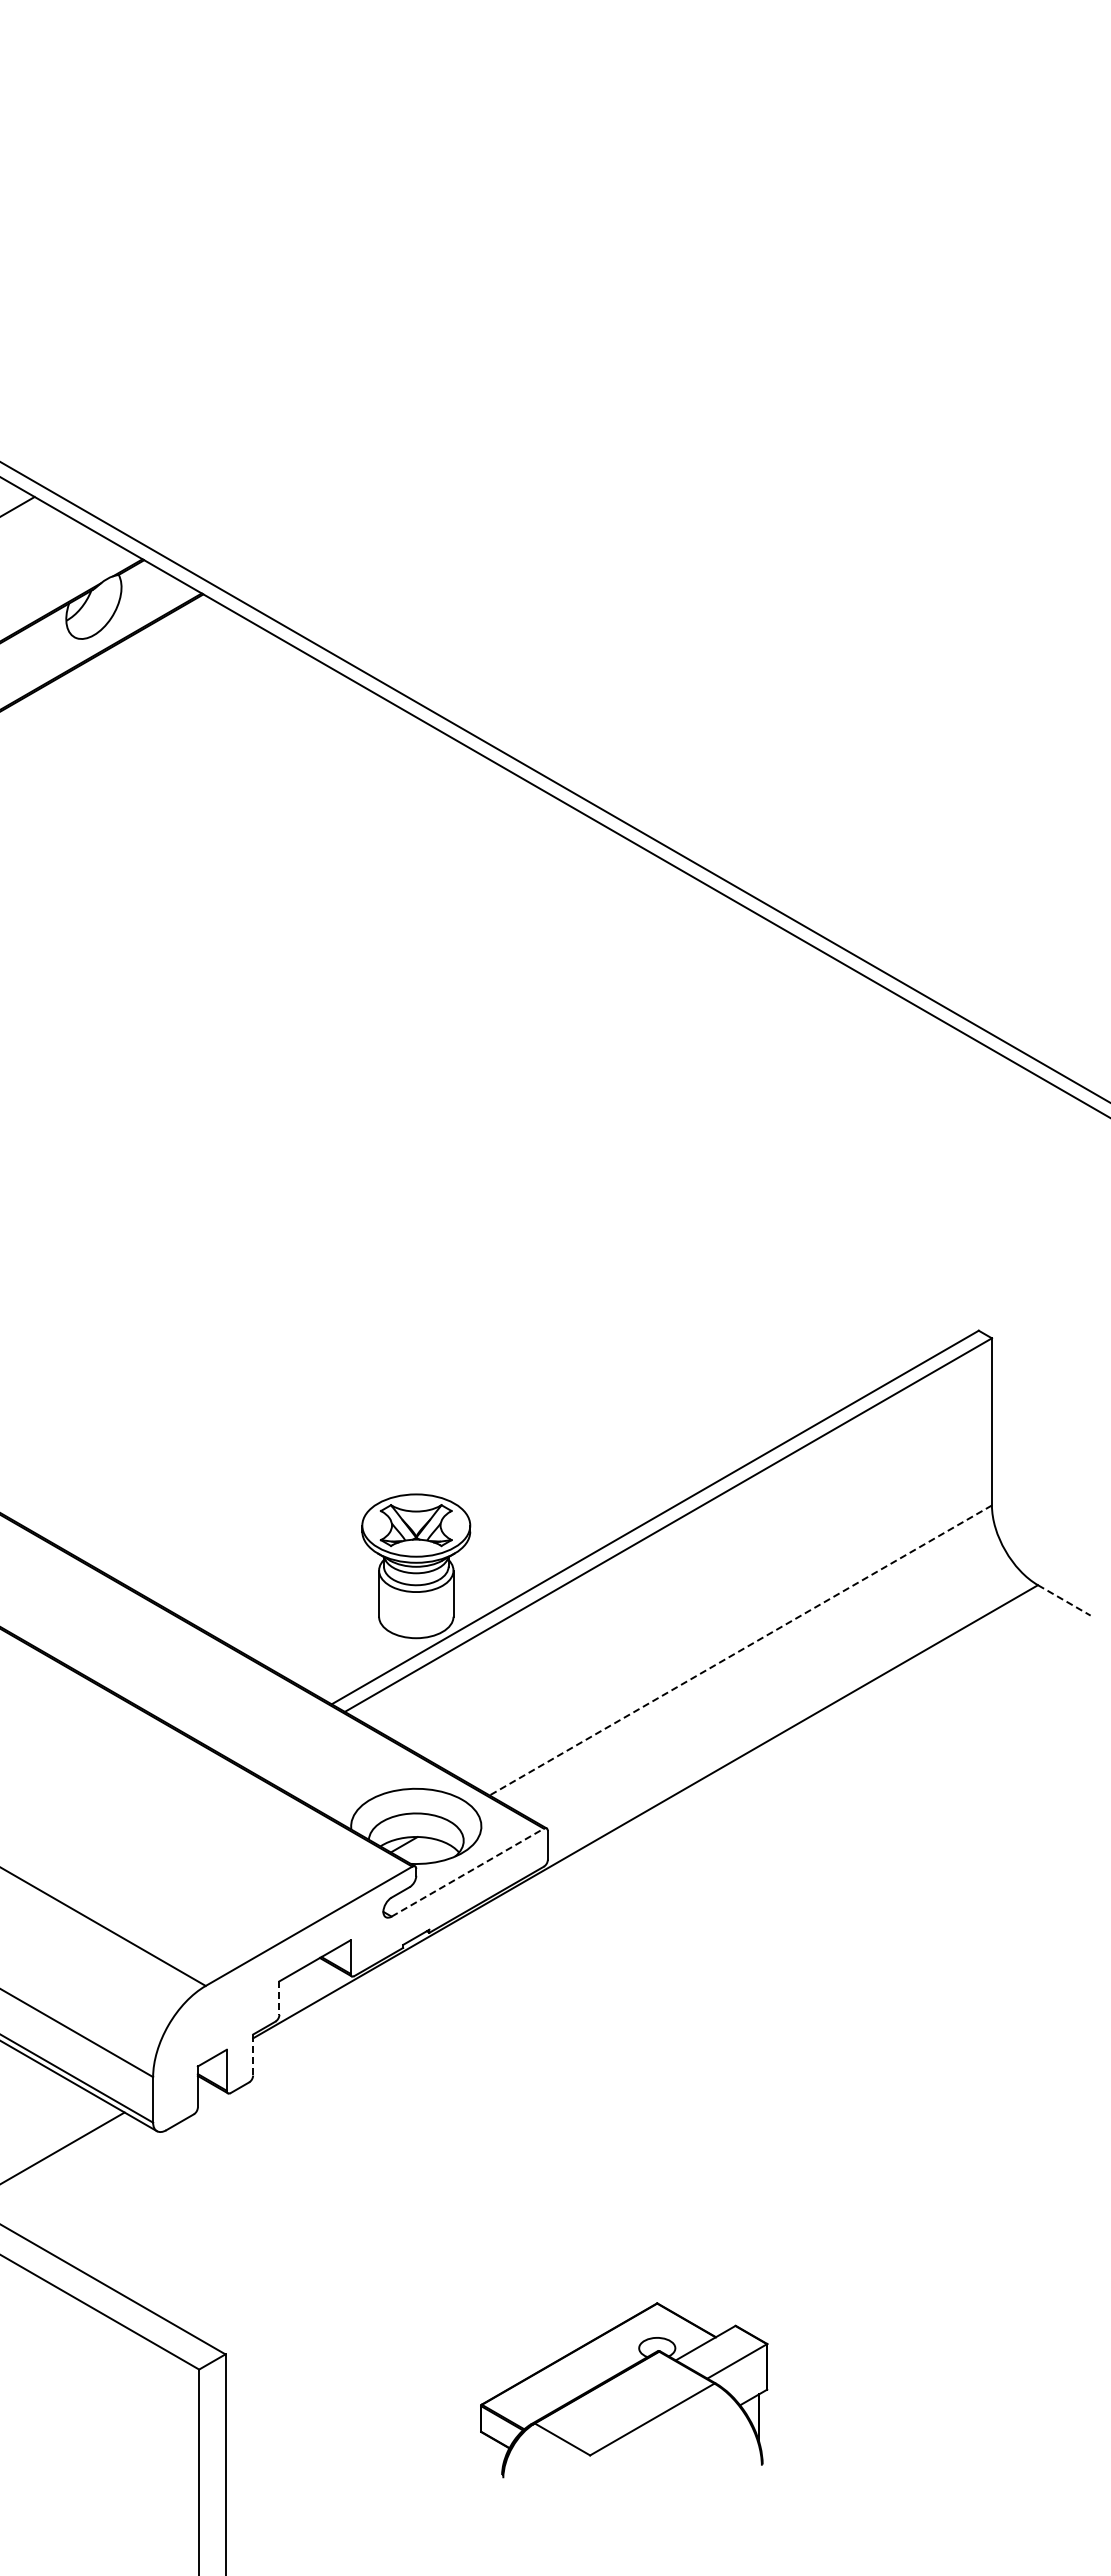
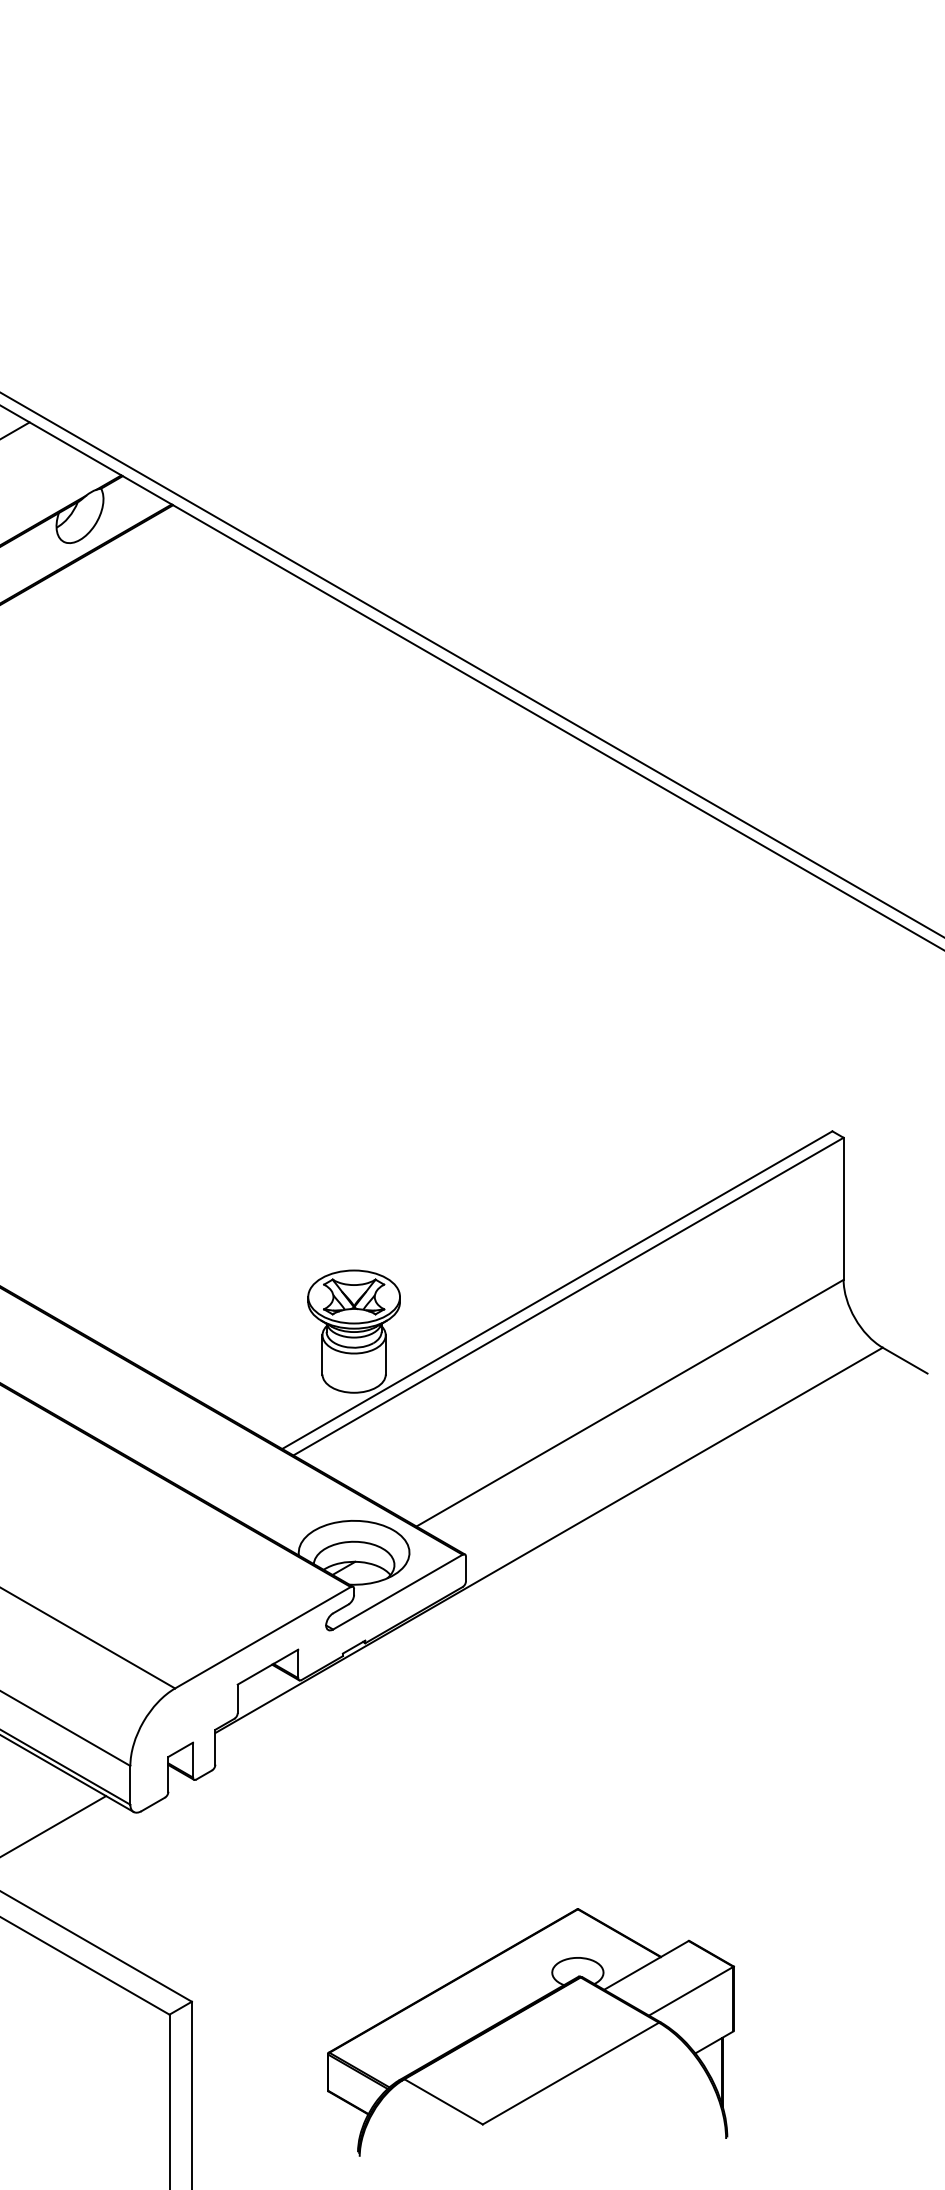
line: (1064, 1600) -> (905, 1360), dashed -> solid
line: (740, 1650) -> (629, 1403), dashed -> solid
line: (467, 1872) -> (397, 1592), dashed -> solid
line: (279, 1998) -> (237, 1699), dashed -> solid
line: (253, 2055) -> (215, 1747), dashed -> solid
part: (623, 2390) -> (530, 2032), size x1.67

